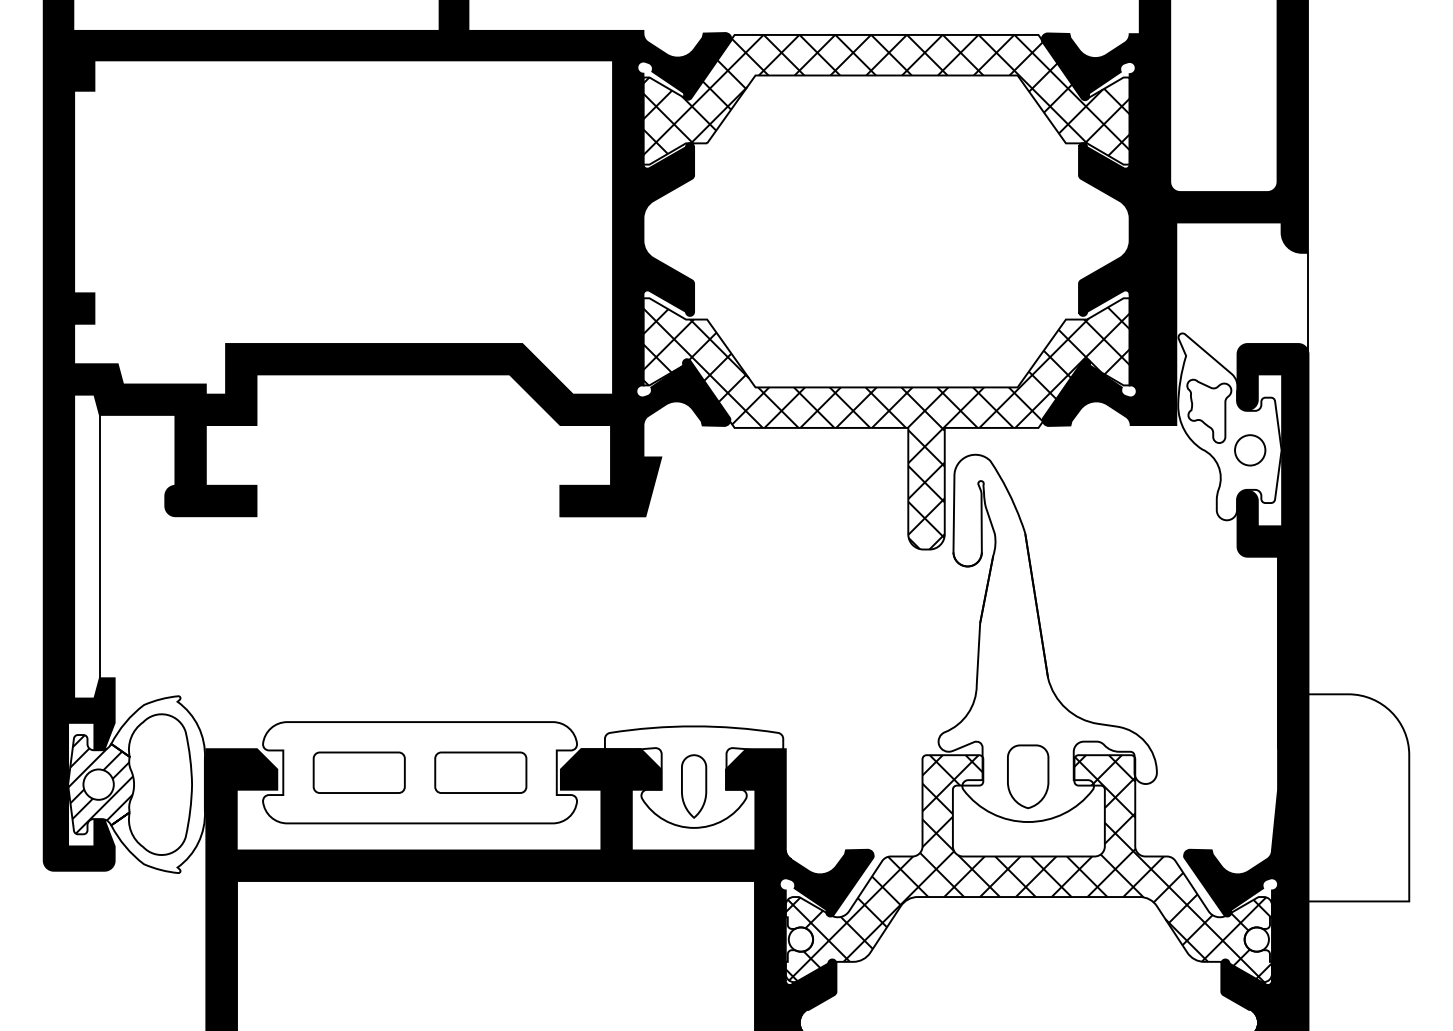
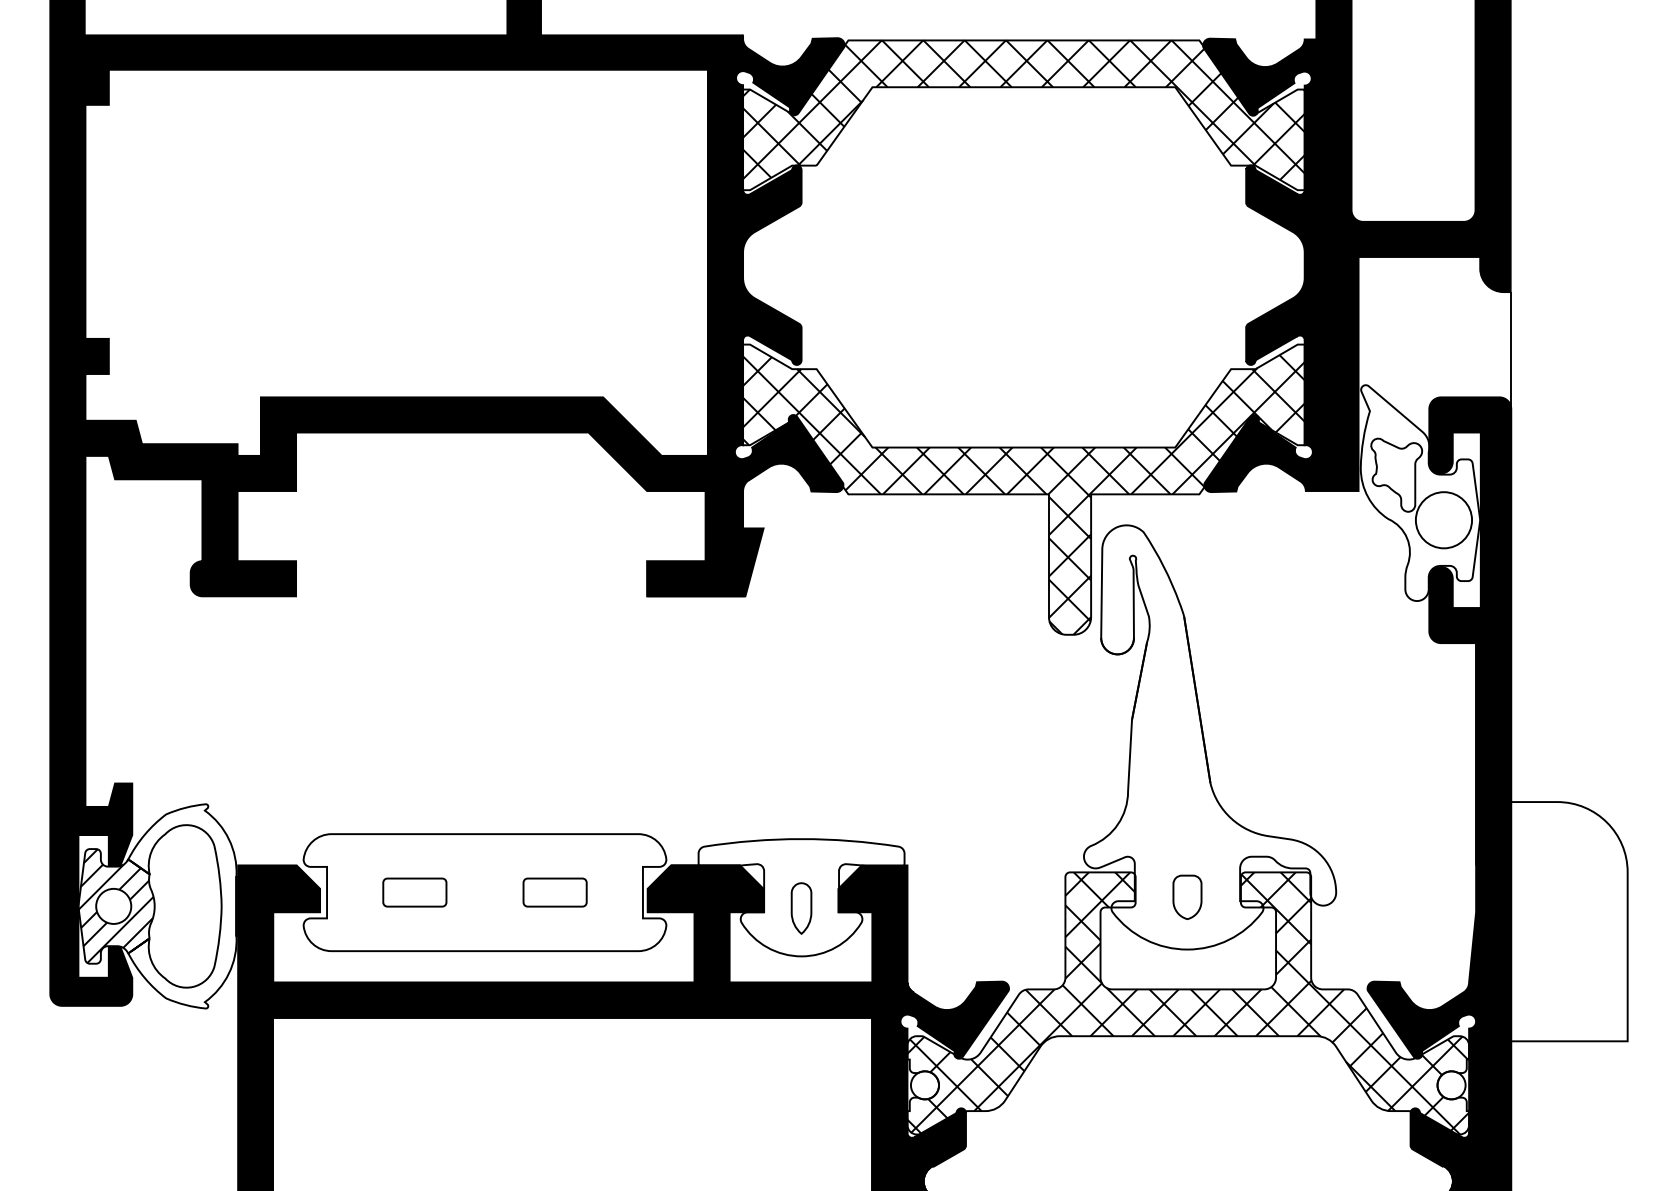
circle: (1249, 449) -> (1443, 519), size x1.6
line: (100, 546) -> (115, 631), removed
part: (359, 772) -> (414, 892), size x0.6
part: (480, 772) -> (554, 892), size x0.6
part: (1028, 776) -> (1187, 897), size x0.6
part: (694, 786) -> (801, 908), size x0.7

